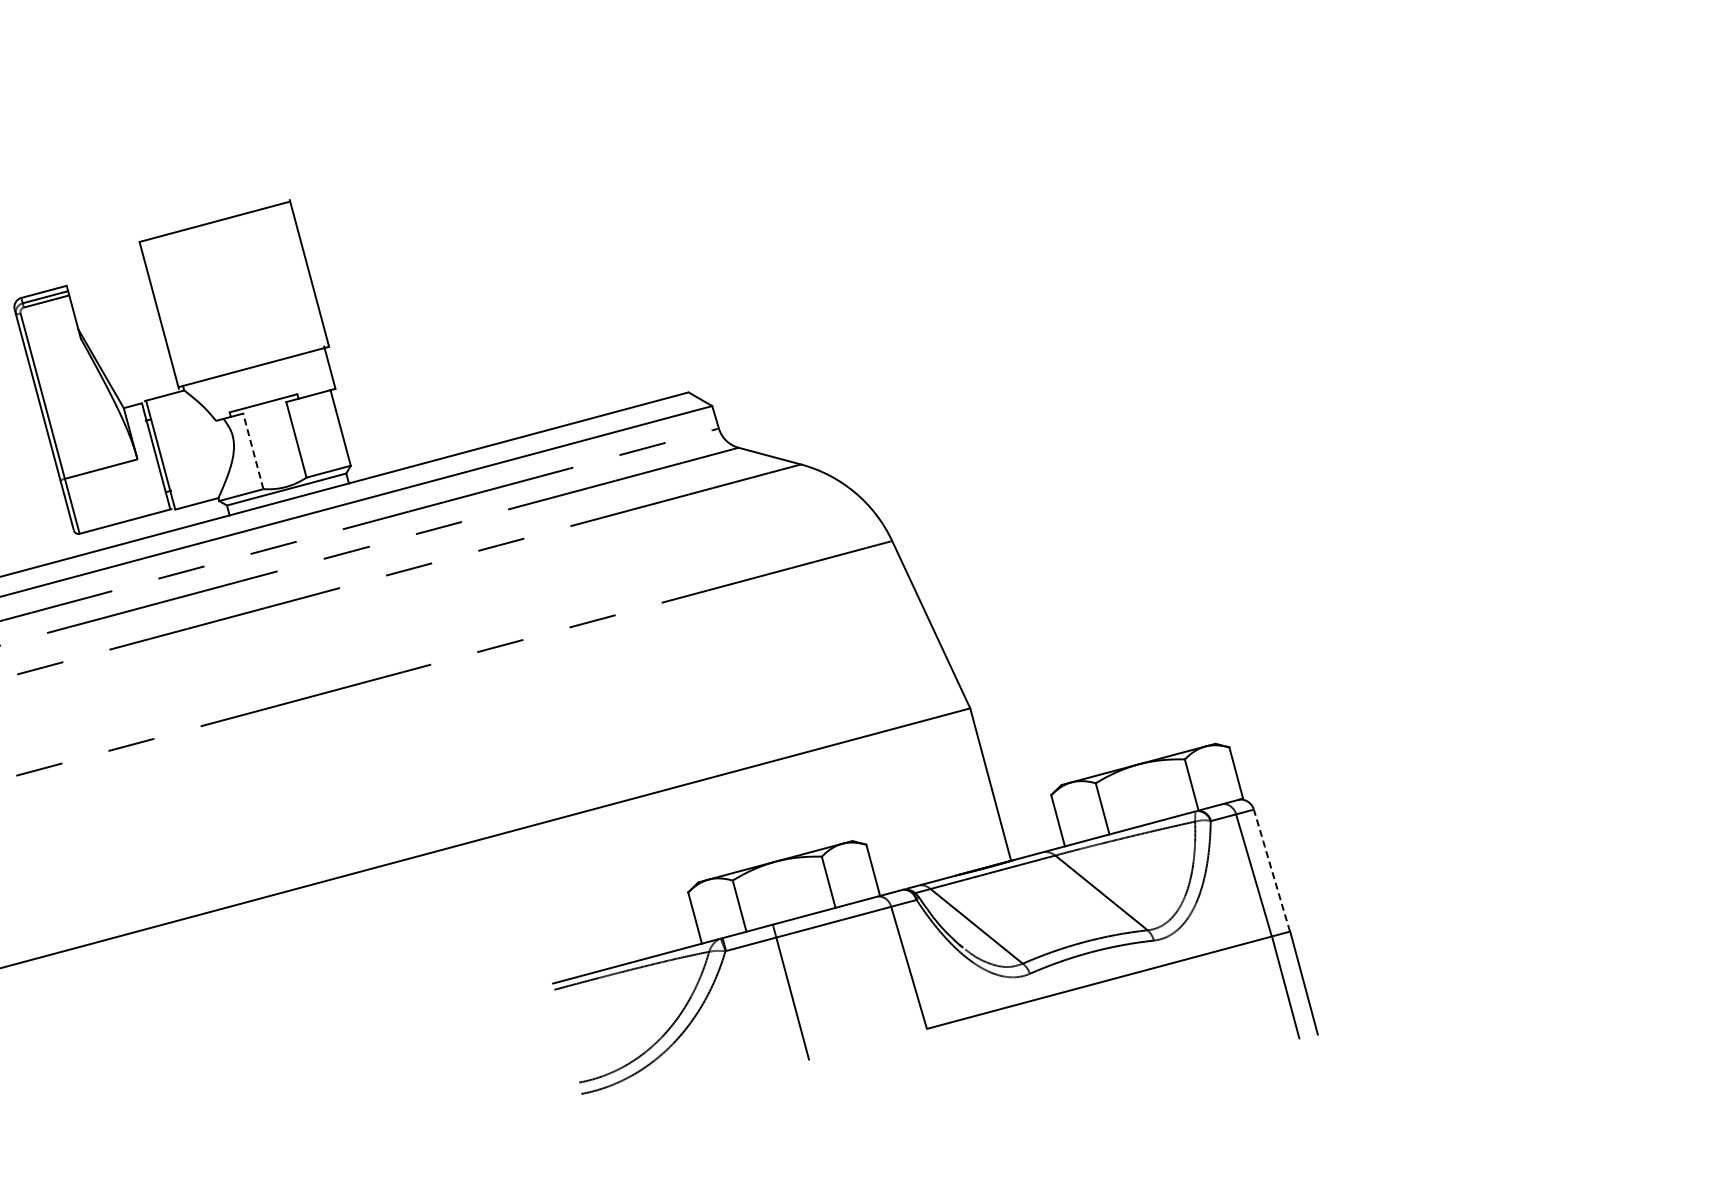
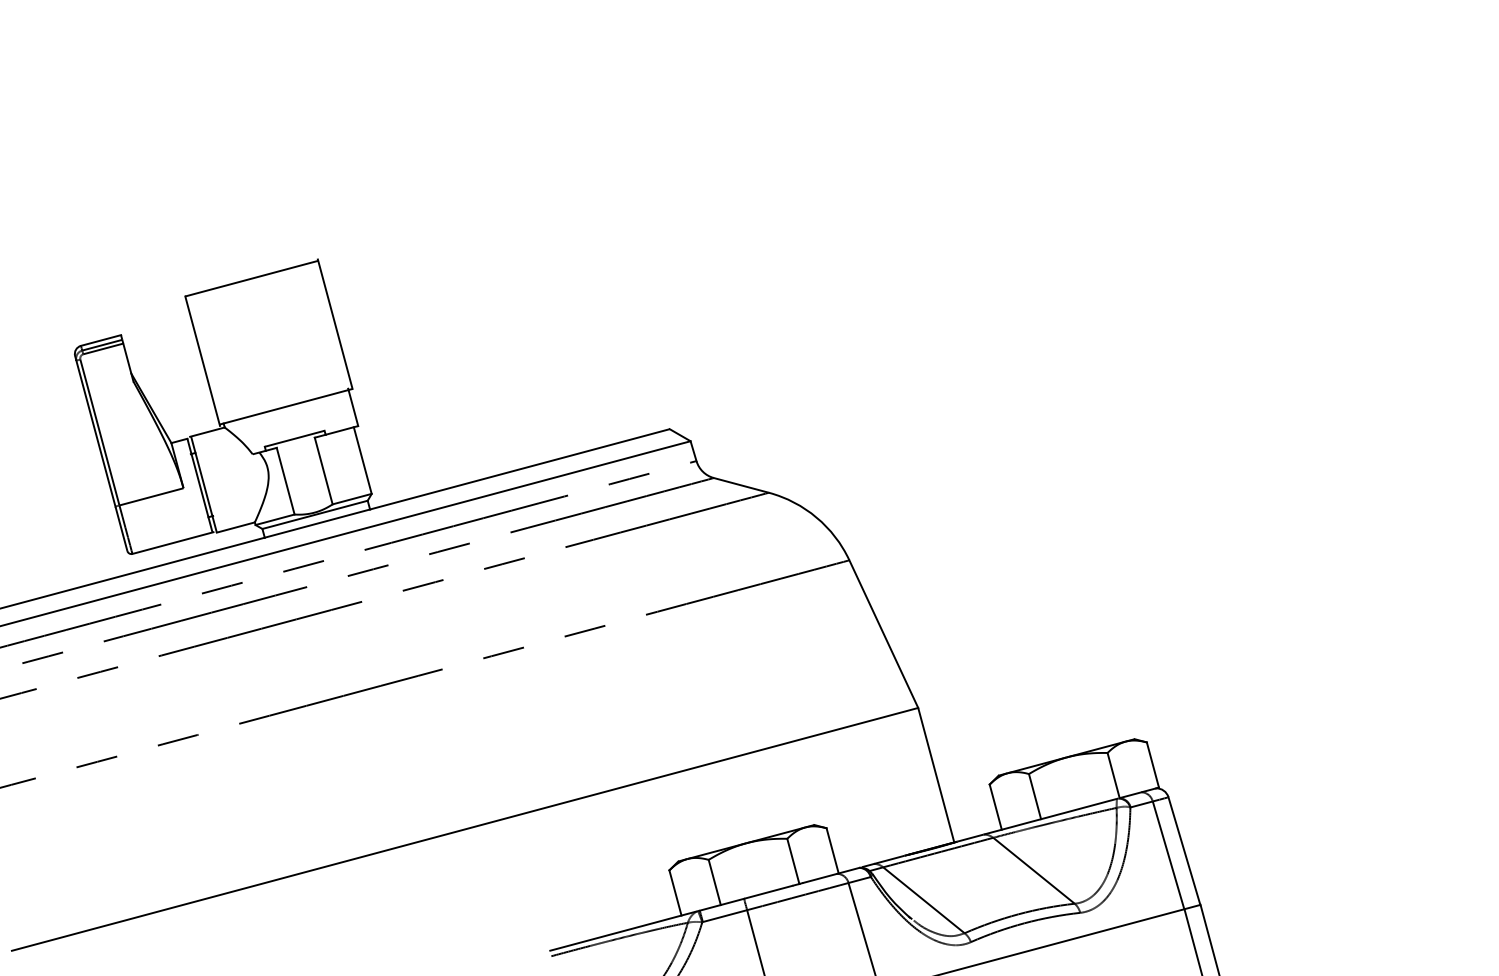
line: (253, 450) -> (285, 480), dashed -> solid
line: (1271, 870) -> (1184, 851), dashed -> solid

